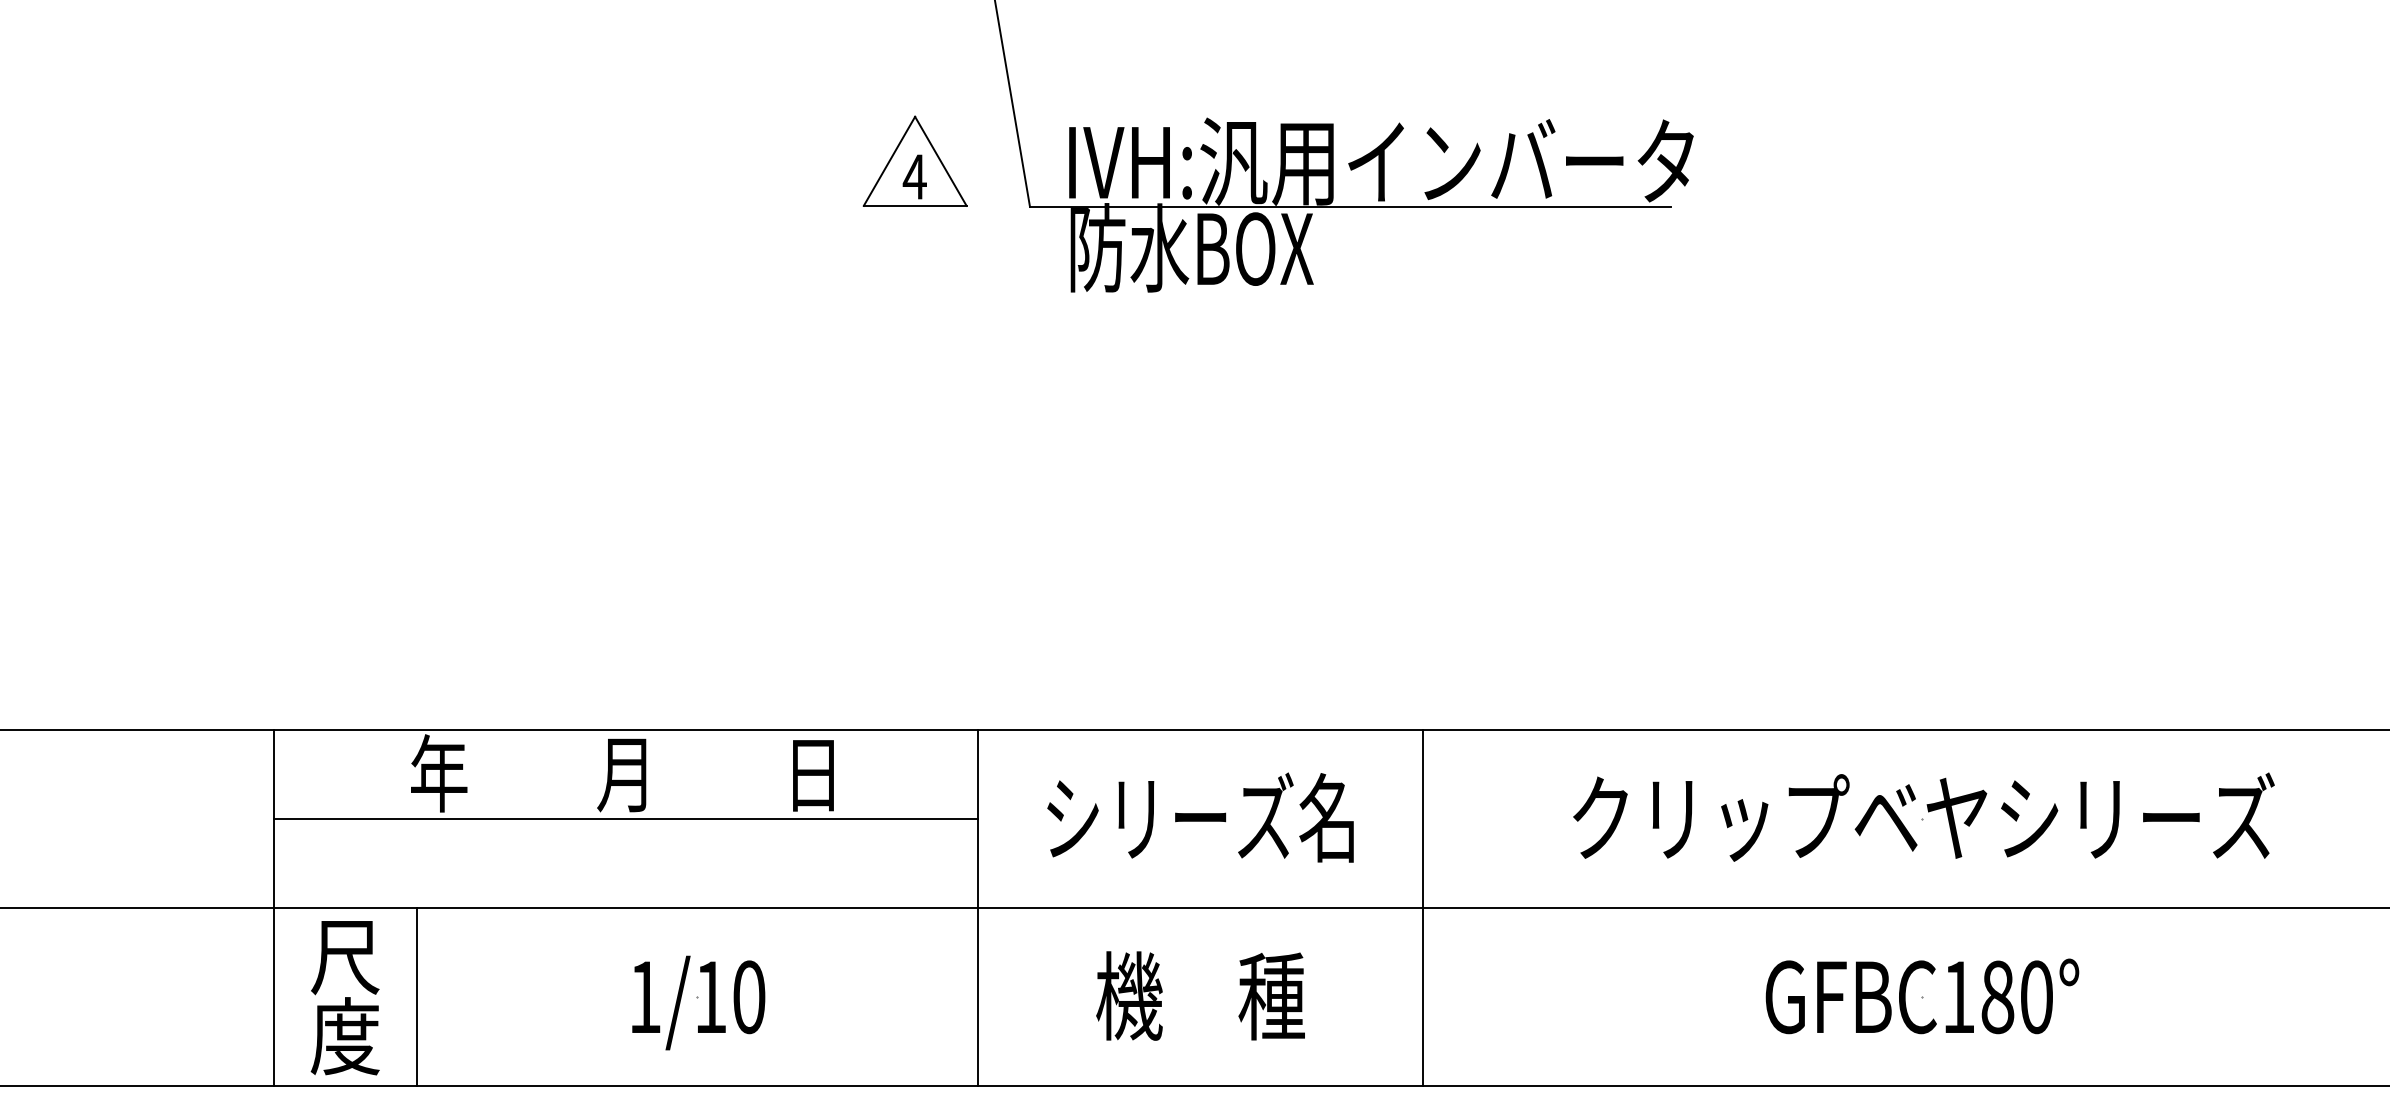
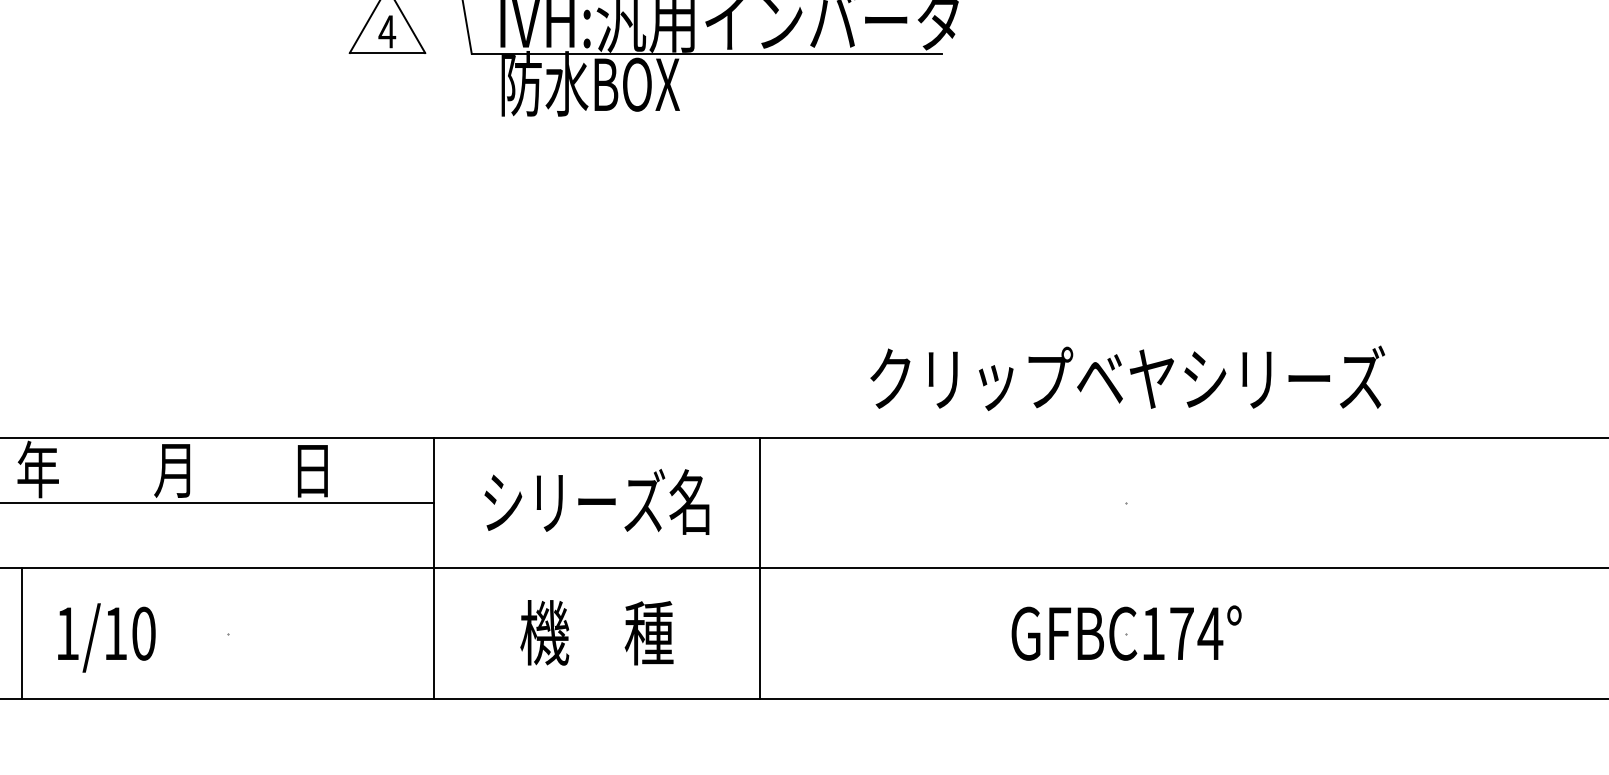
text: (1923, 816) -> (1127, 377), moved
text: (2017, 997) -> (1196, 633), GFBC180° -> GFBC174°
text: (698, 1002) -> (106, 637), moved

